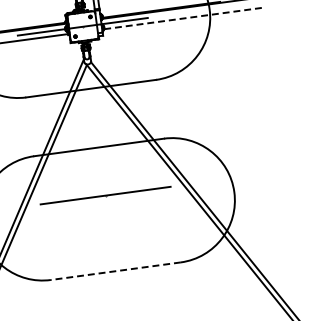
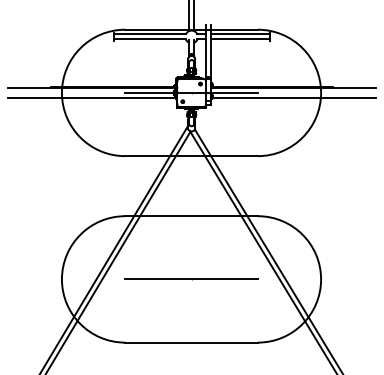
line: (184, 18) -> (294, 98), dashed -> solid
line: (105, 195) -> (191, 279), moved
line: (115, 271) -> (191, 342), dashed -> solid

